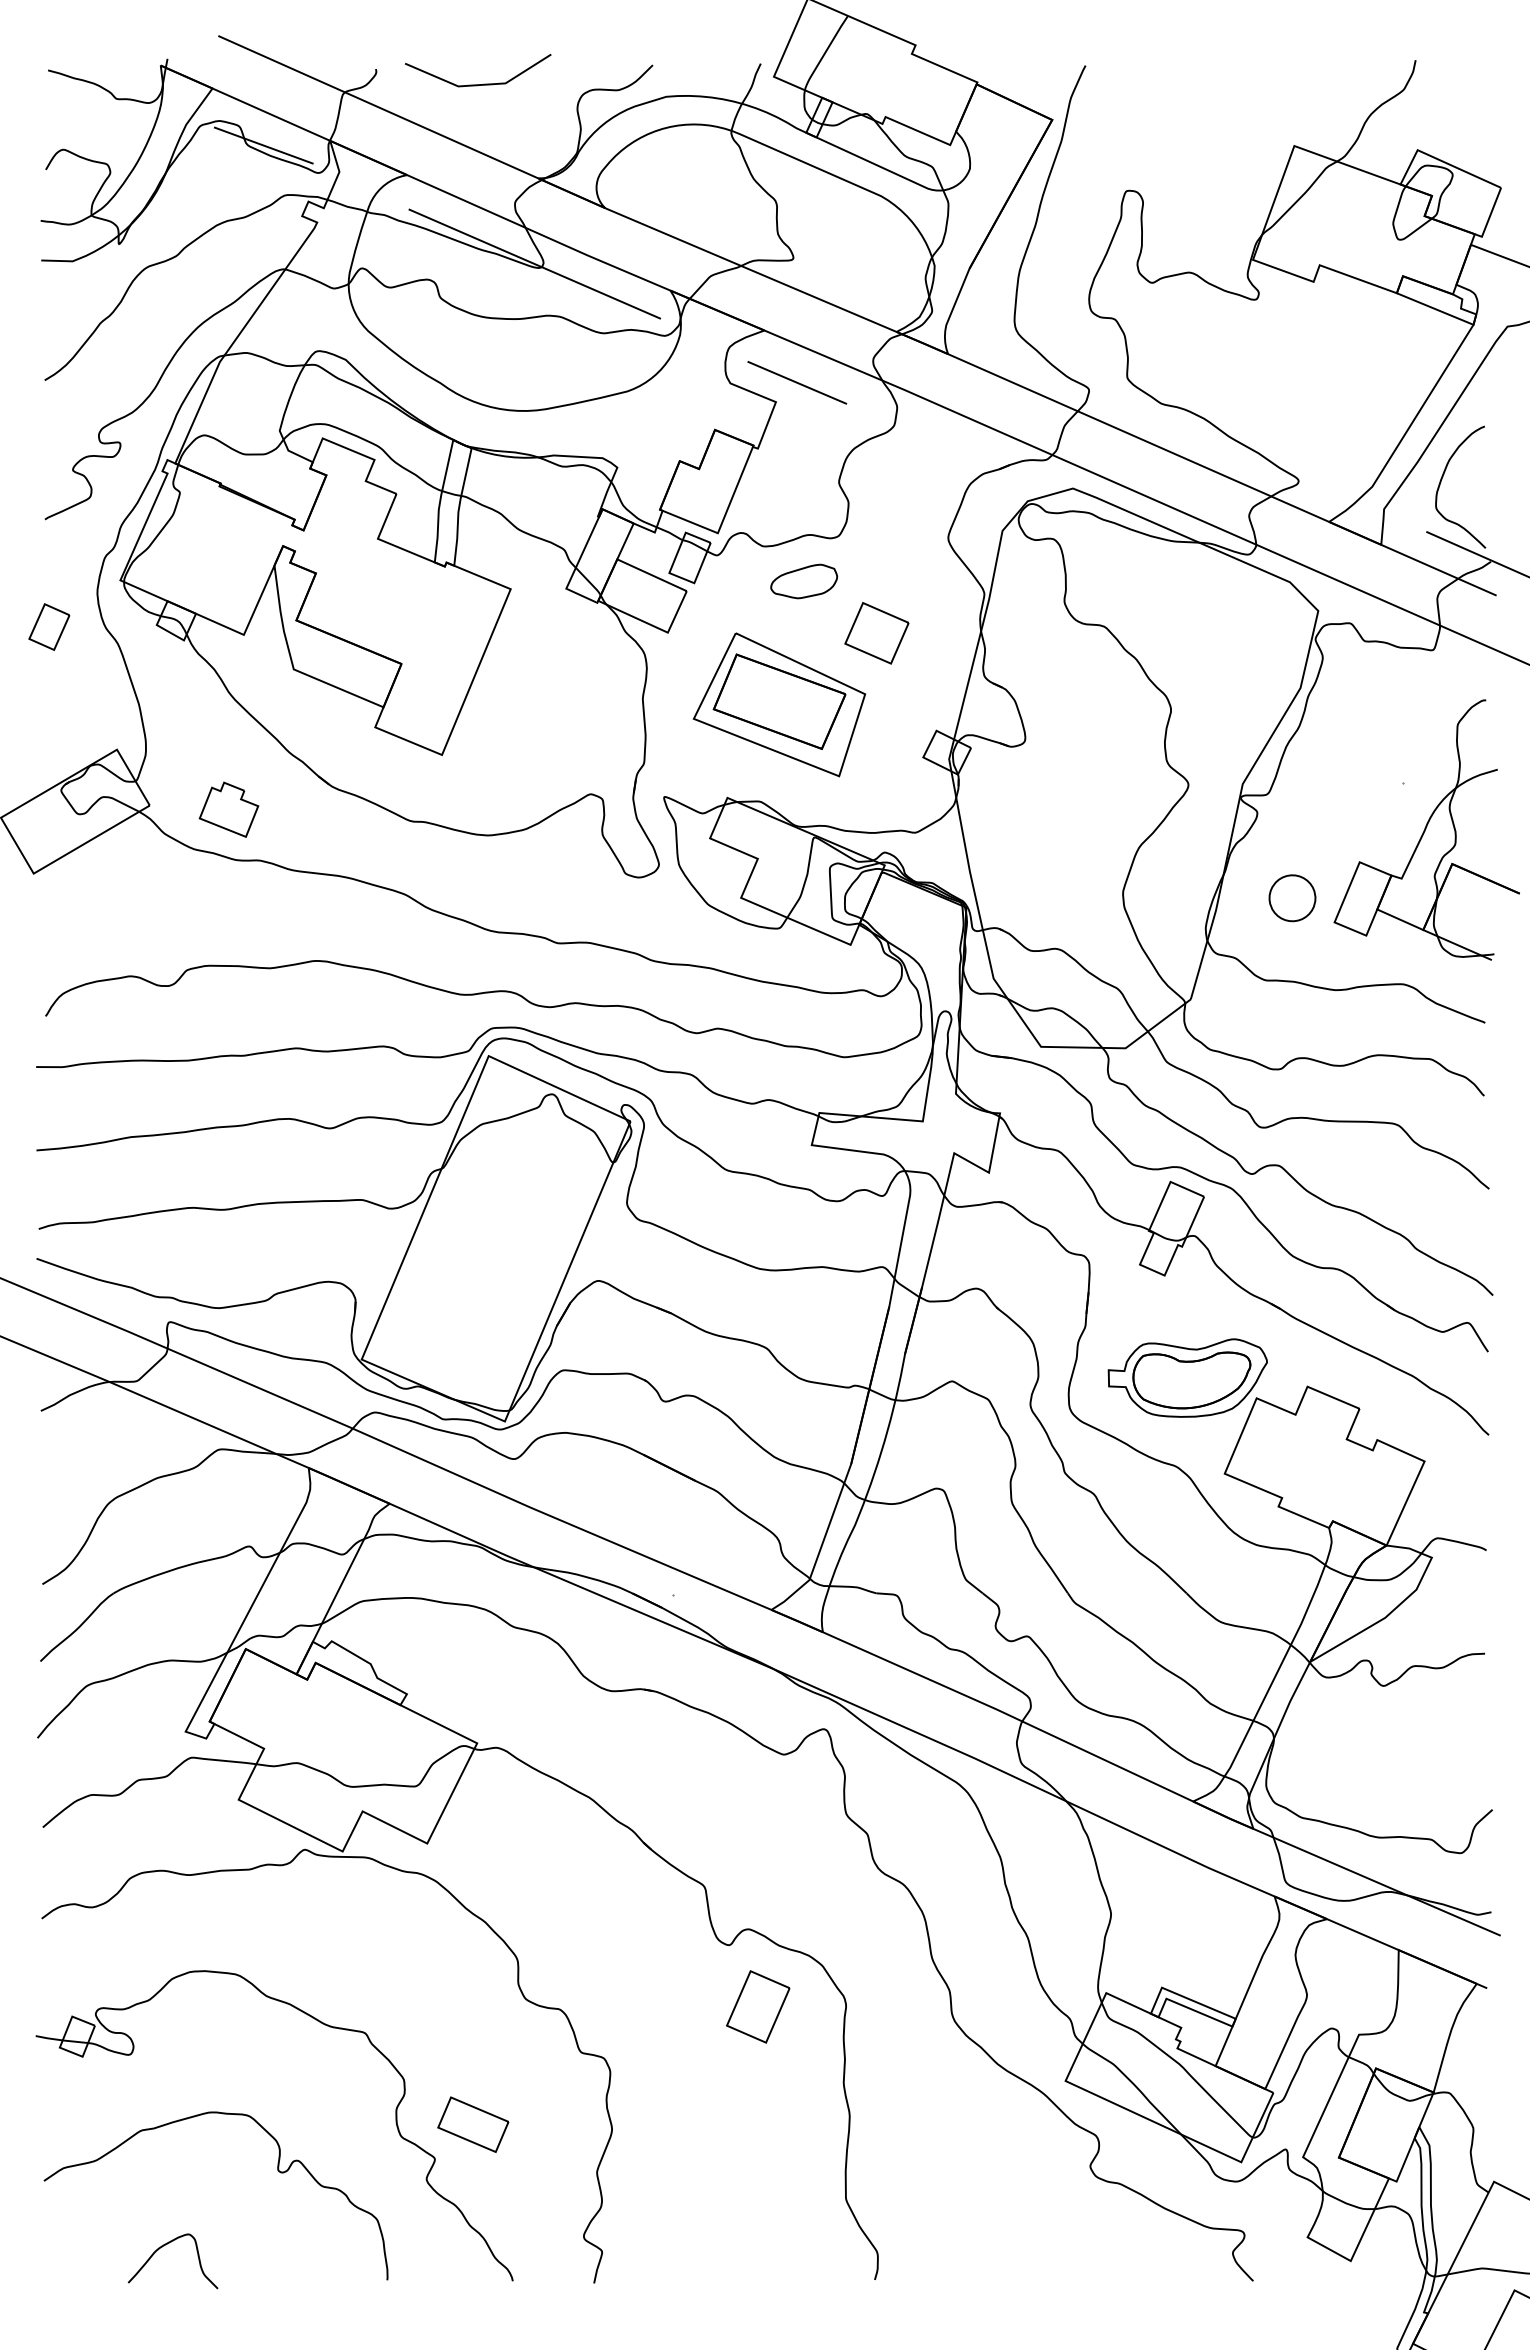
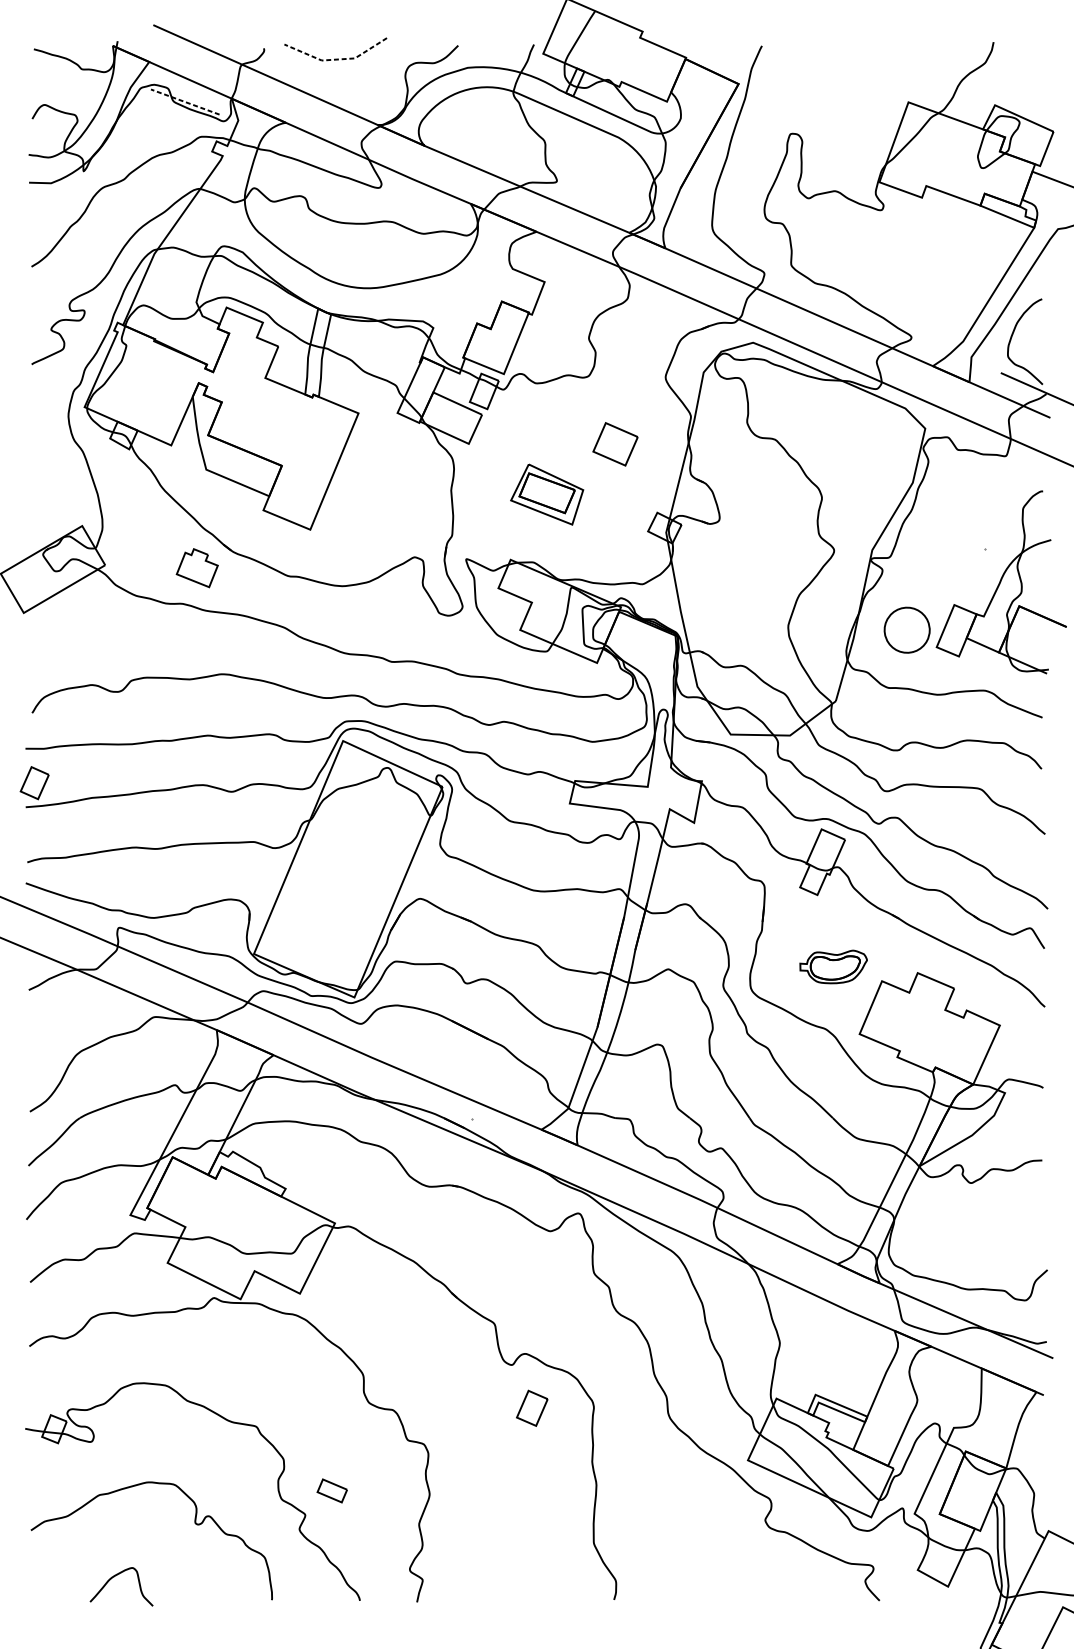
line: (480, 85) -> (337, 59), solid -> dashed
line: (263, 145) -> (185, 101), solid -> dashed
line: (534, 263) -> (375, 184), removed
line: (797, 382) -> (559, 268), removed
part: (804, 581) -> (564, 407), removed
part: (49, 626) -> (34, 782), moved
part: (779, 704) -> (547, 494), size x0.6
part: (228, 809) -> (196, 567), moved
part: (1292, 898) -> (907, 630), size x1.4
part: (1187, 1377) -> (833, 966), size x0.6
part: (758, 2006) -> (532, 1408), size x0.7
part: (473, 2124) -> (332, 1490), size x0.6

